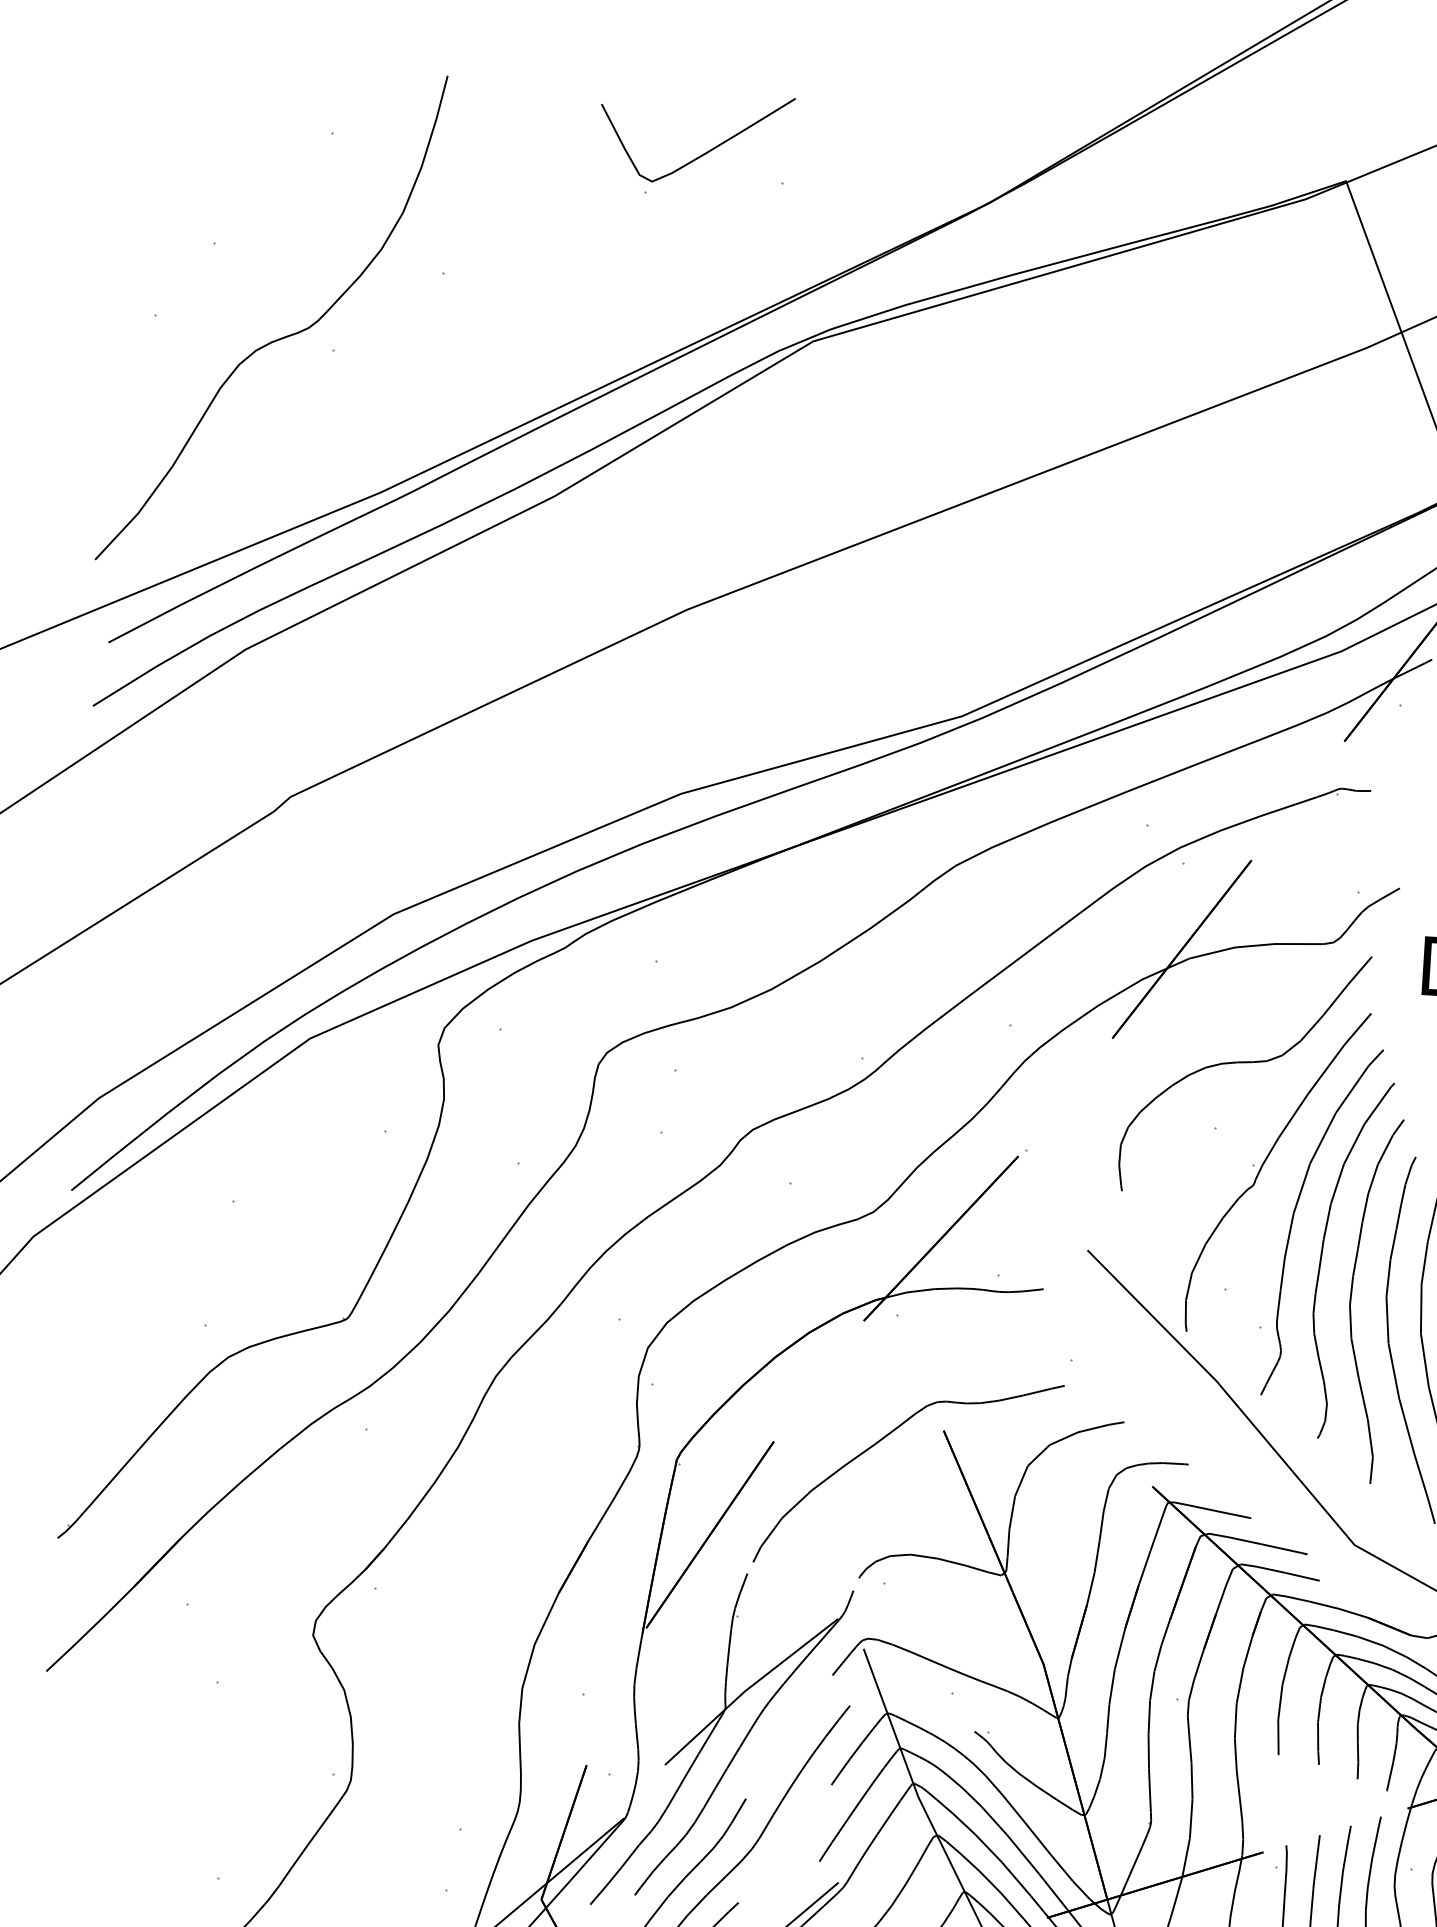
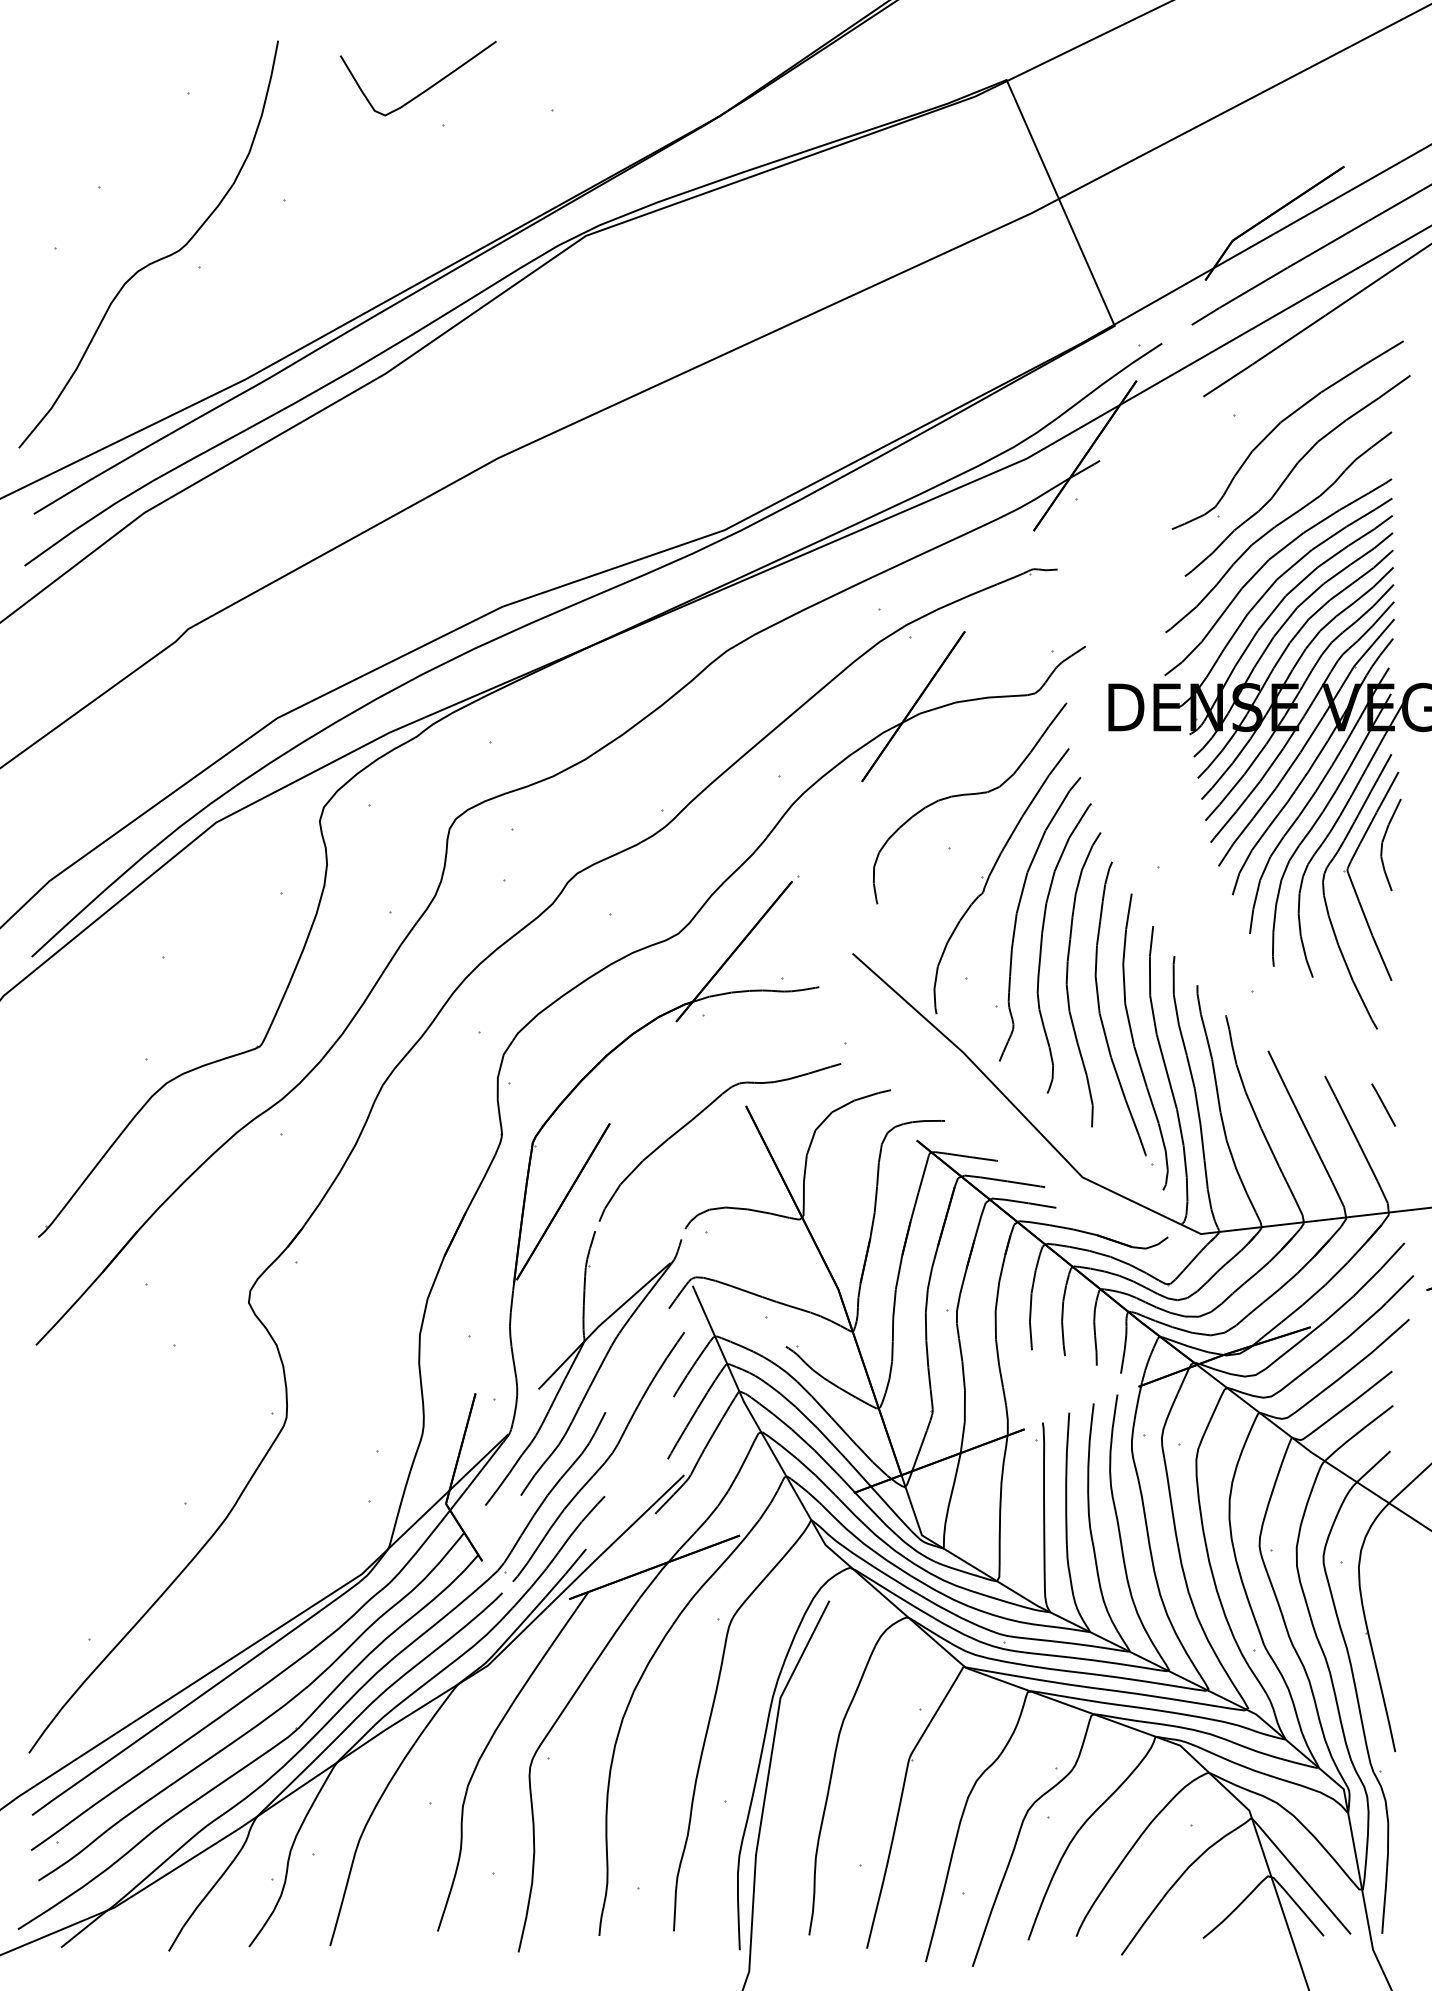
curve: (704, 152) -> (425, 89), moved

